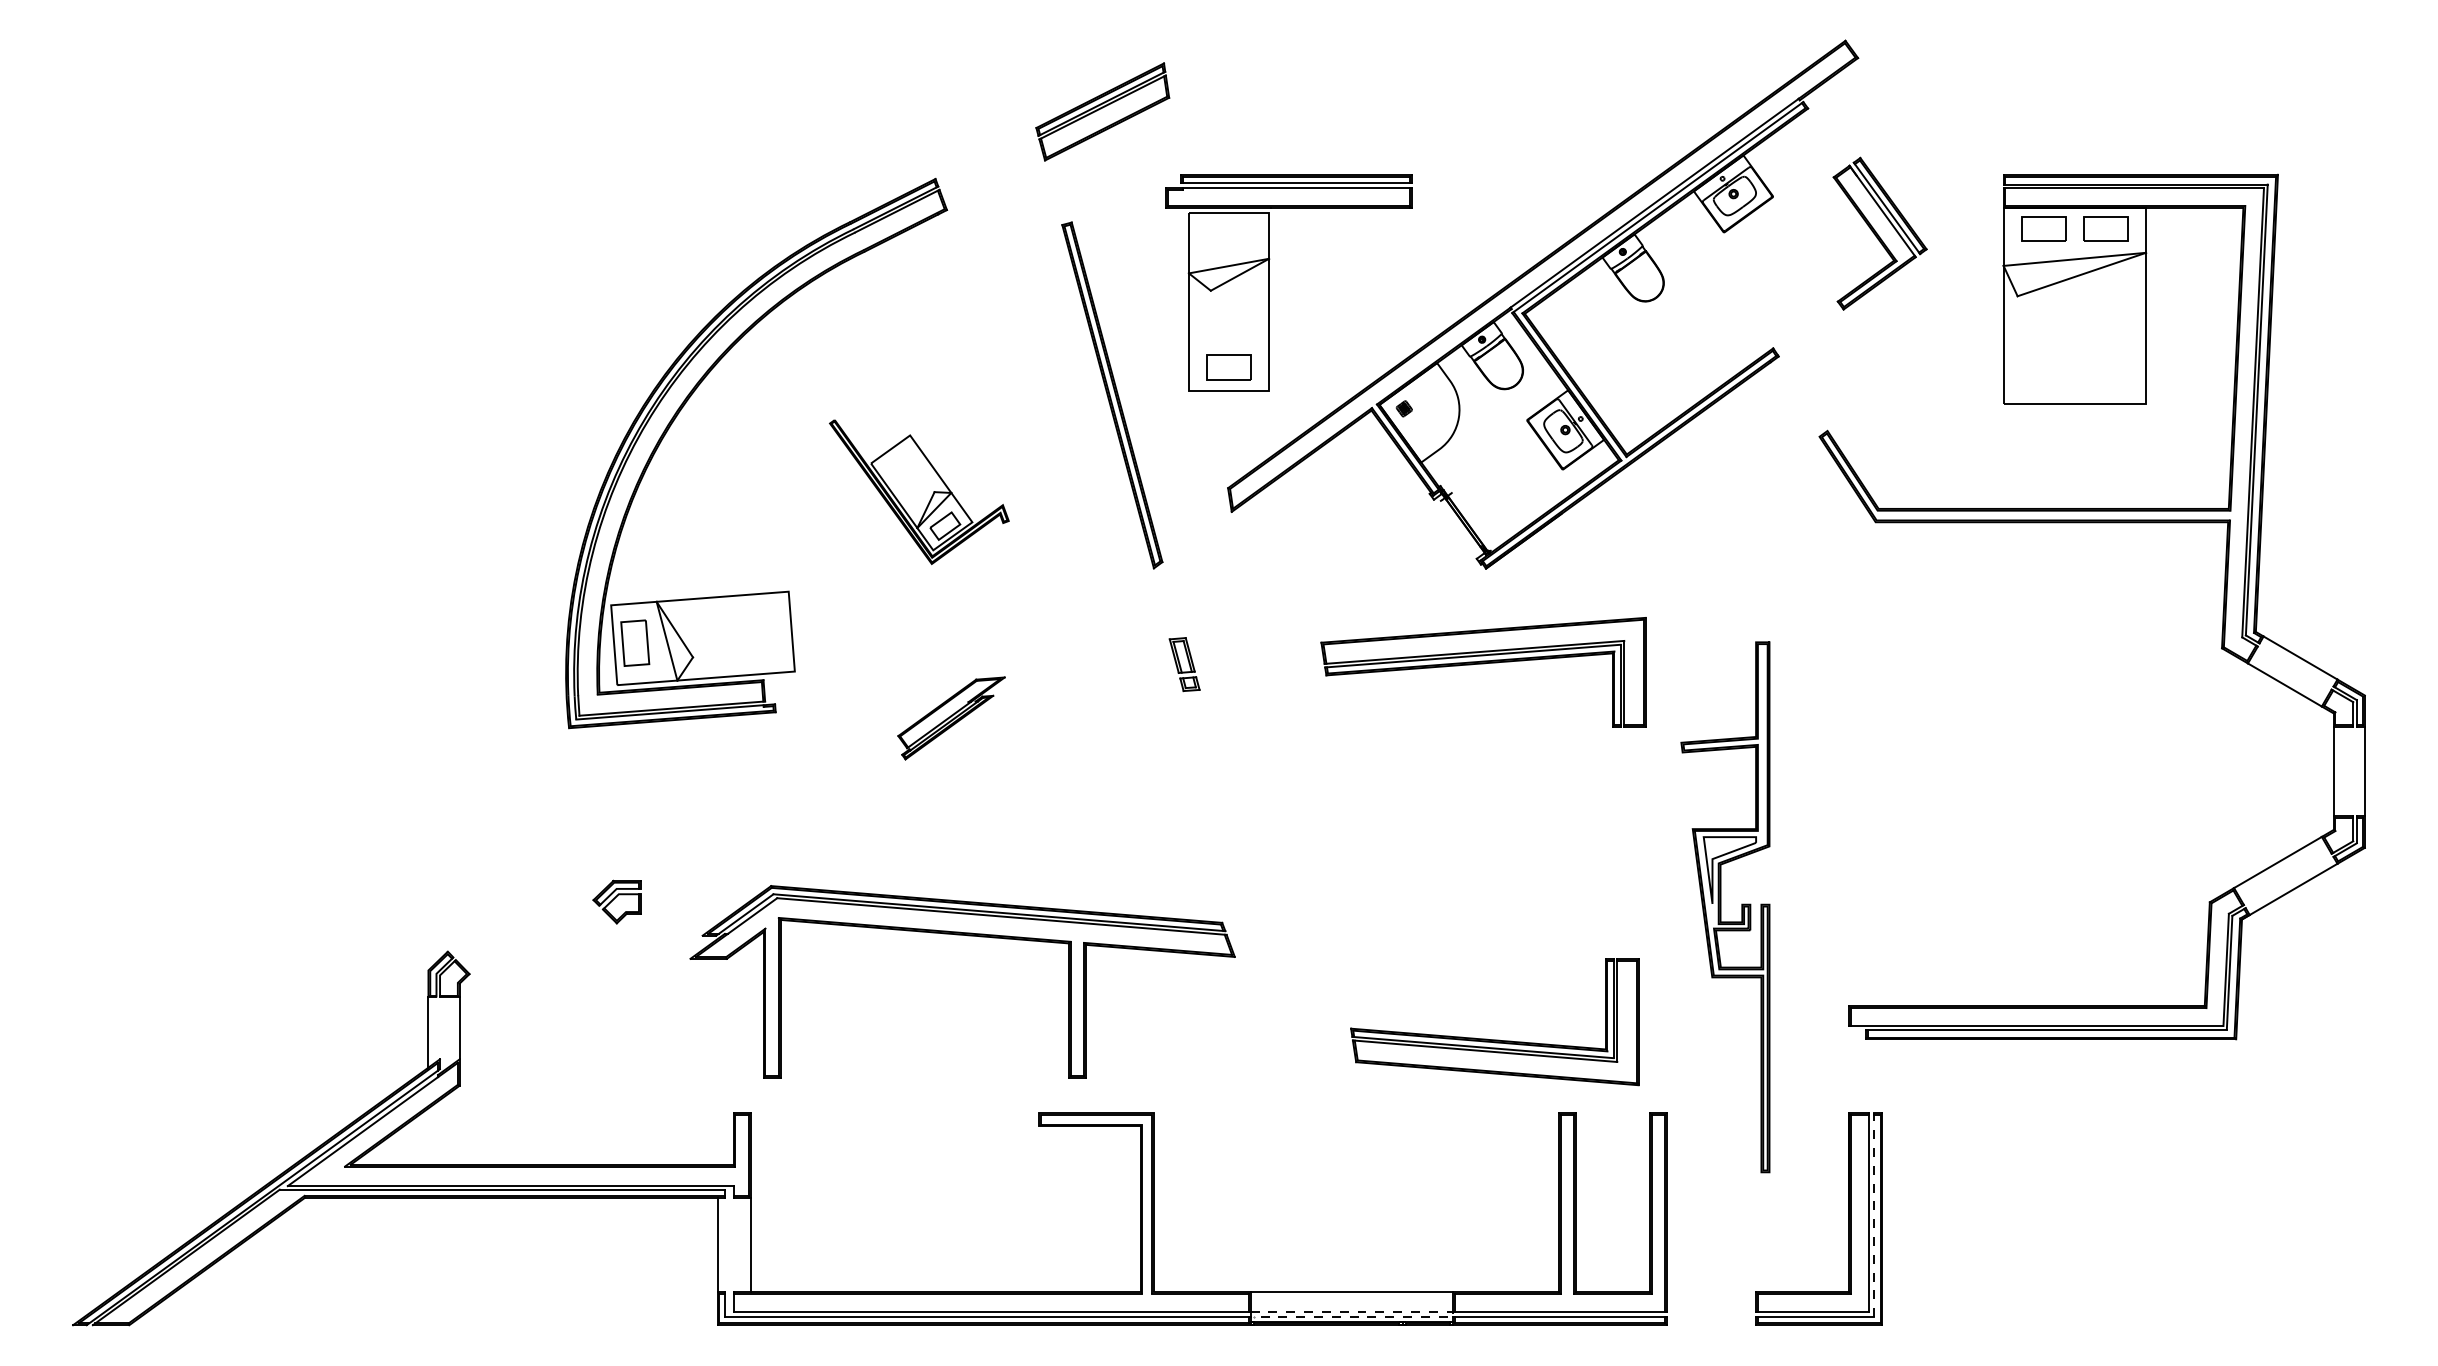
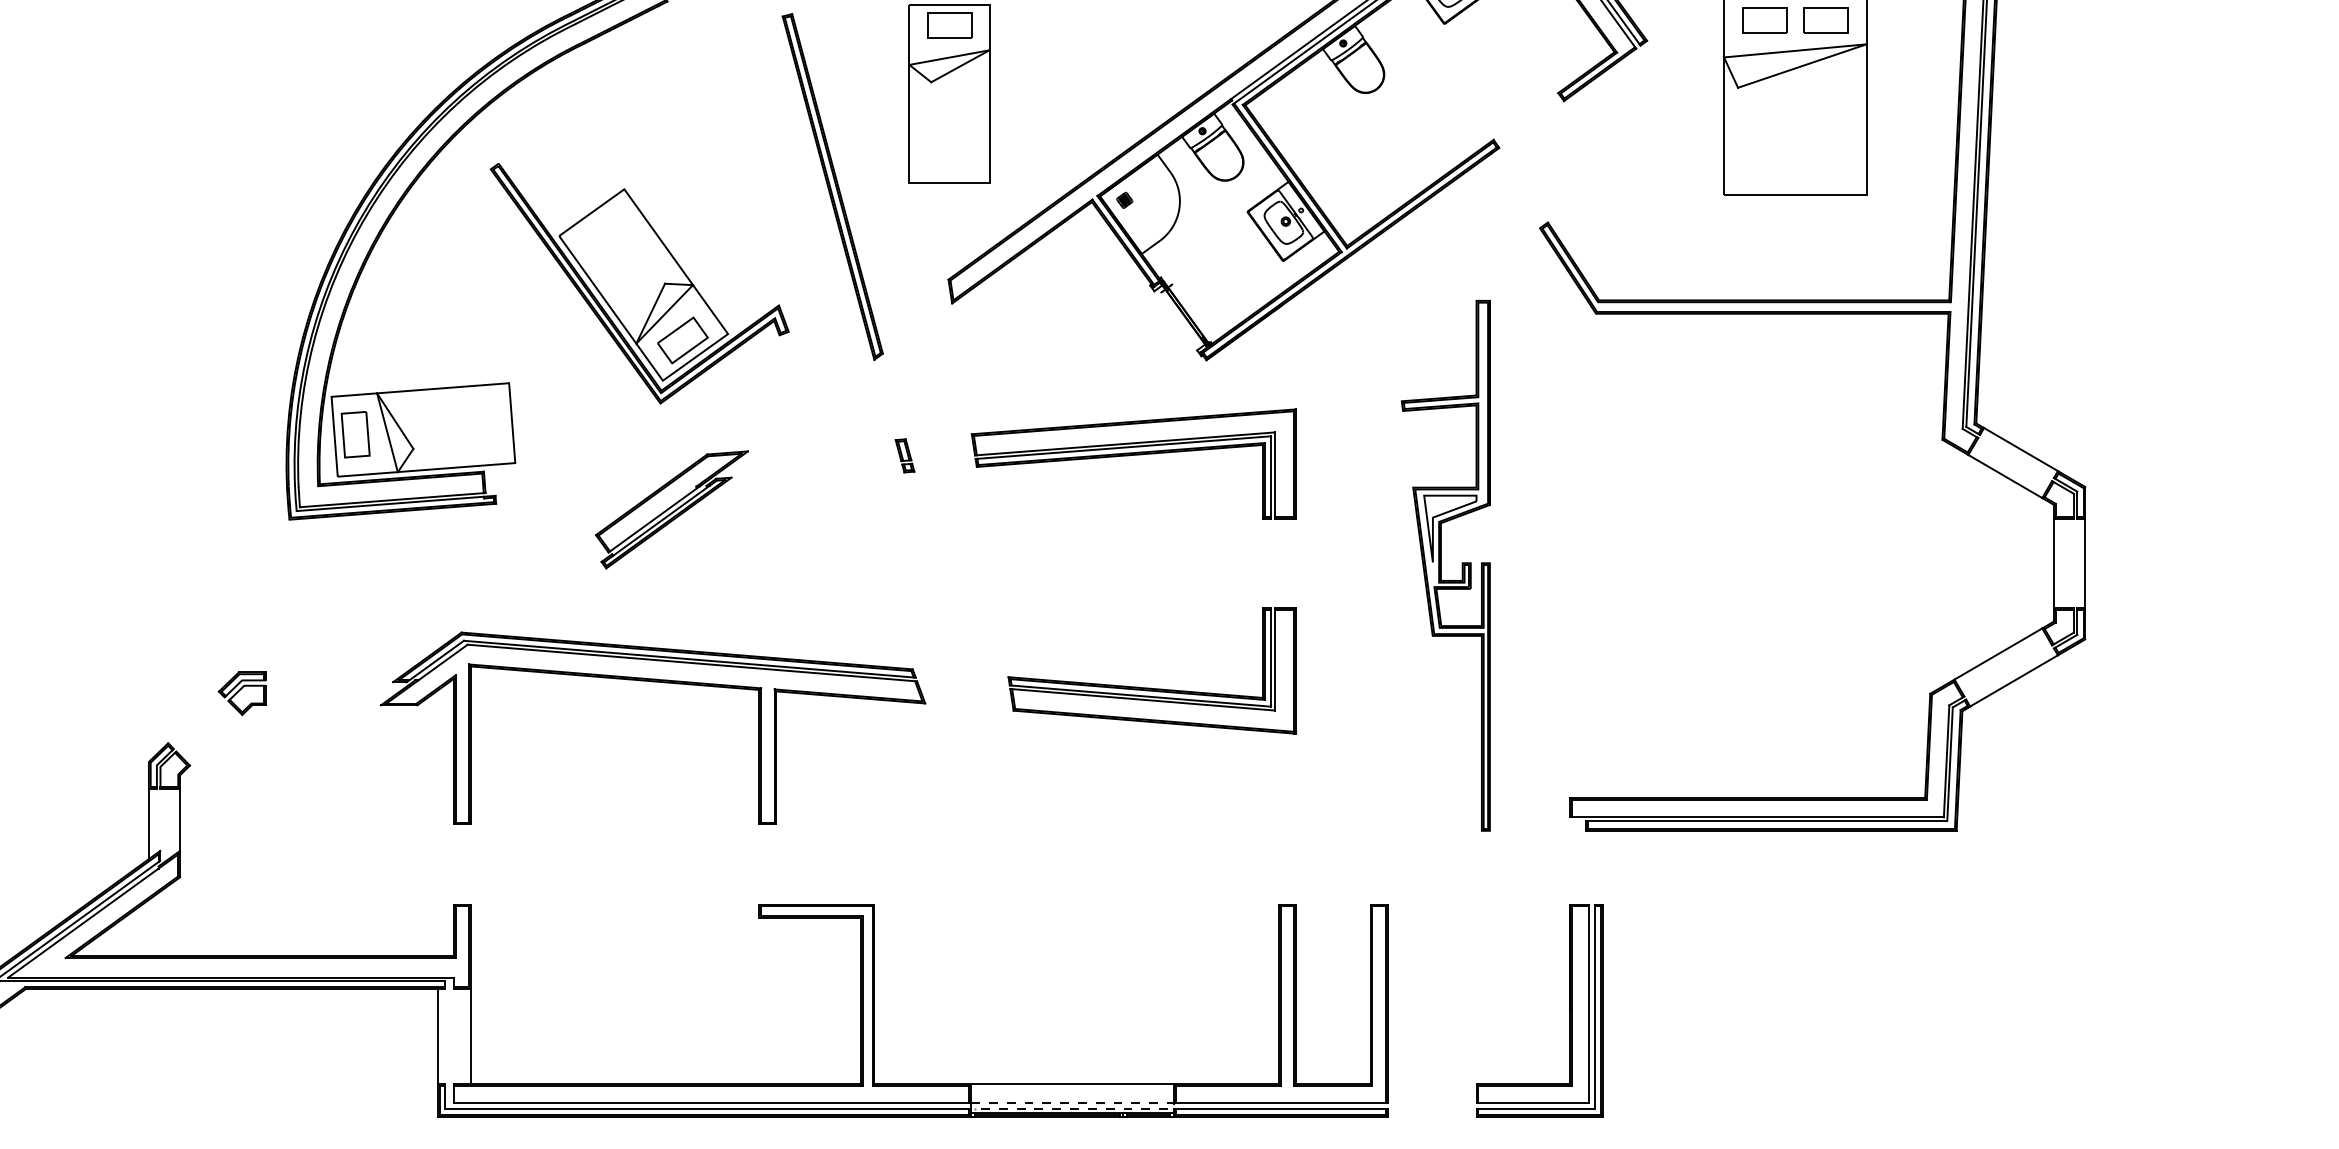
part: (1228, 367) -> (948, 26), moved
part: (919, 491) -> (639, 283), size x1.67
part: (1184, 663) -> (904, 455), size x0.62
part: (1483, 664) -> (1133, 456), moved
part: (951, 718) -> (671, 510), size x1.43
part: (616, 901) -> (241, 693), moved
part: (1725, 907) -> (1445, 566), moved
part: (967, 936) -> (657, 683), moved
part: (1494, 1039) -> (1151, 688), moved
line: (1874, 1214) -> (1594, 1006), dashed -> solid

